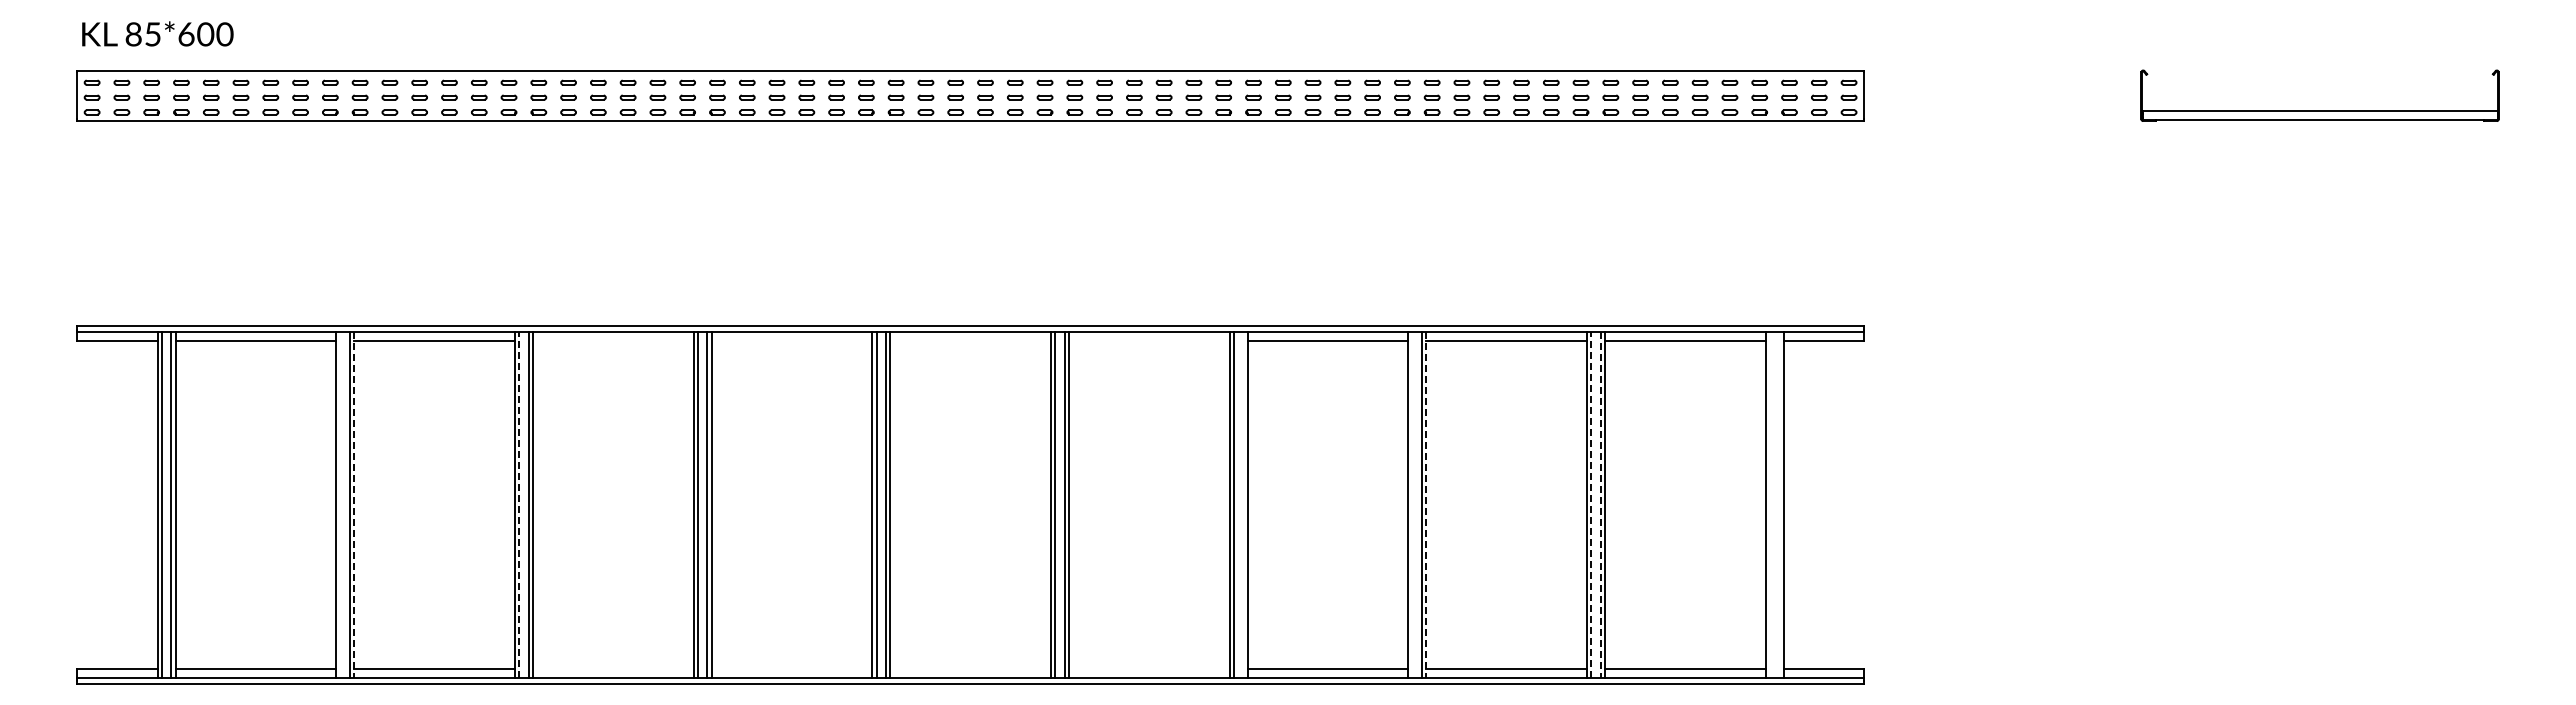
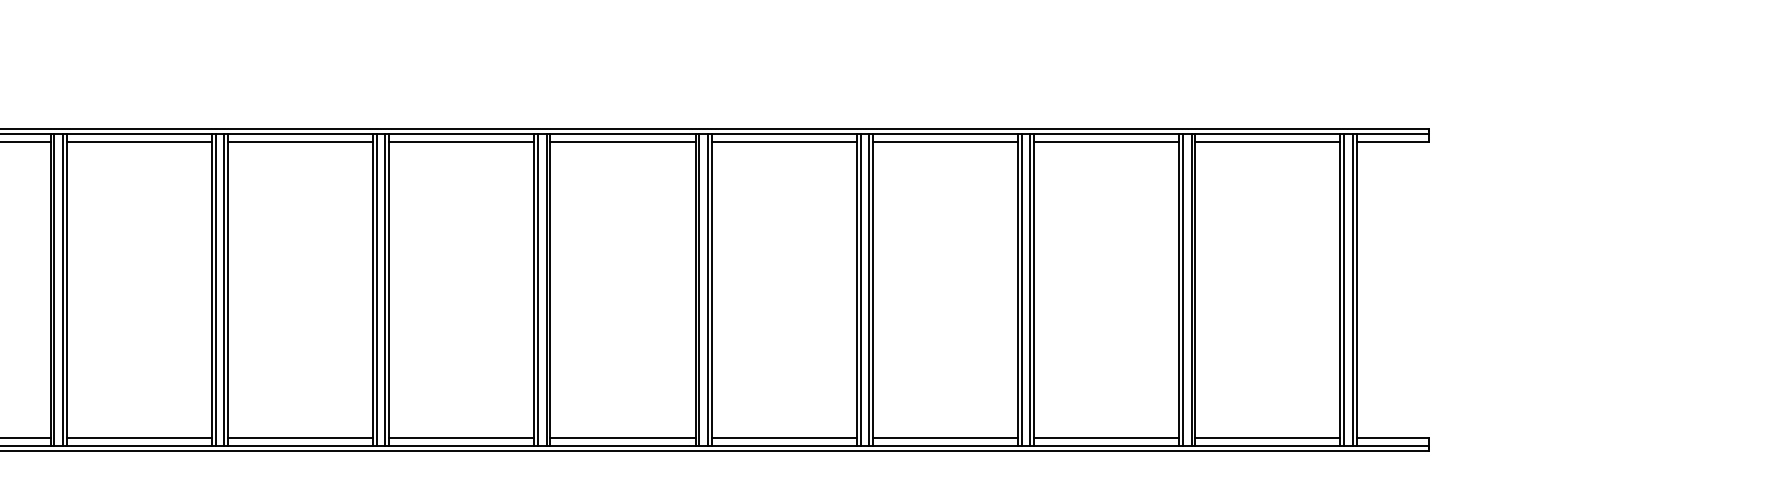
line: (612, 340) -> (299, 141), added
line: (791, 340) -> (461, 141), added
line: (970, 340) -> (622, 141), added
line: (1148, 340) -> (783, 141), added
line: (519, 504) -> (215, 289), dashed -> solid
line: (1591, 504) -> (1183, 289), dashed -> solid
line: (340, 505) -> (54, 290), added
line: (354, 505) -> (67, 290), dashed -> solid
line: (1243, 505) -> (869, 290), added
line: (1412, 505) -> (1021, 290), added
line: (1426, 505) -> (1034, 290), dashed -> solid
line: (1600, 505) -> (1191, 290), dashed -> solid
line: (1769, 505) -> (1343, 290), added
line: (1779, 505) -> (1352, 290), added
line: (612, 669) -> (299, 438), added
line: (791, 669) -> (461, 438), added
line: (970, 669) -> (622, 438), added
line: (1148, 669) -> (783, 438), added

